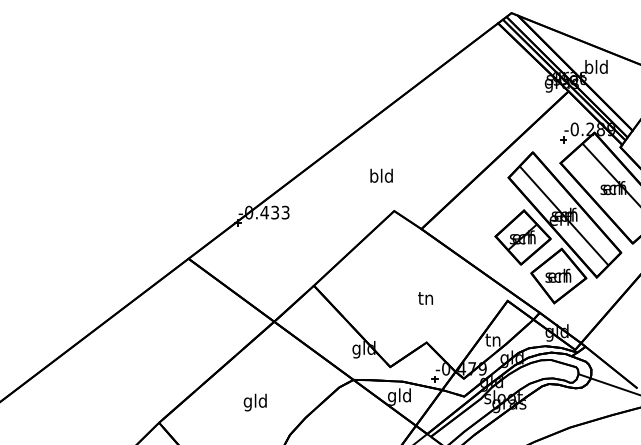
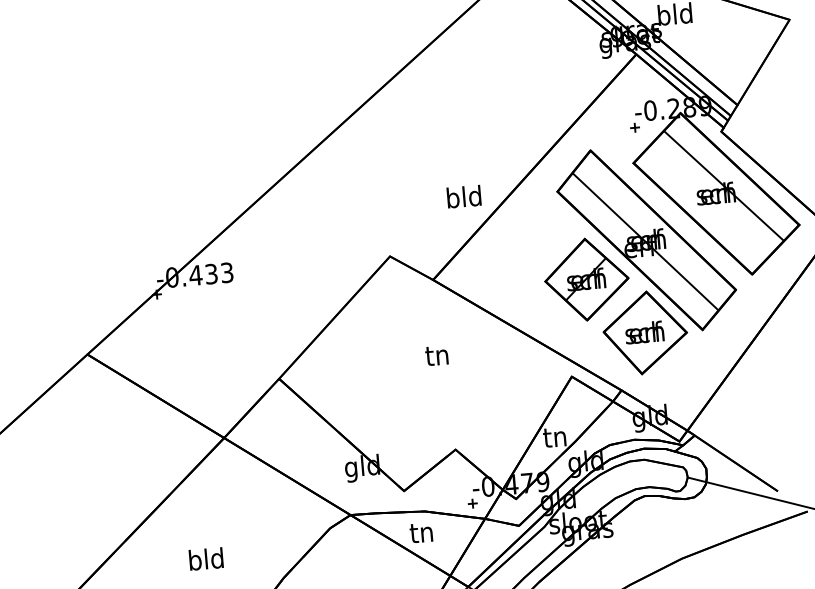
text: (381, 175) -> (463, 196), moved
text: (425, 298) -> (436, 355), moved
text: (399, 396) -> (421, 534), gld -> tn
text: (247, 402) -> (194, 562), gld -> bld

